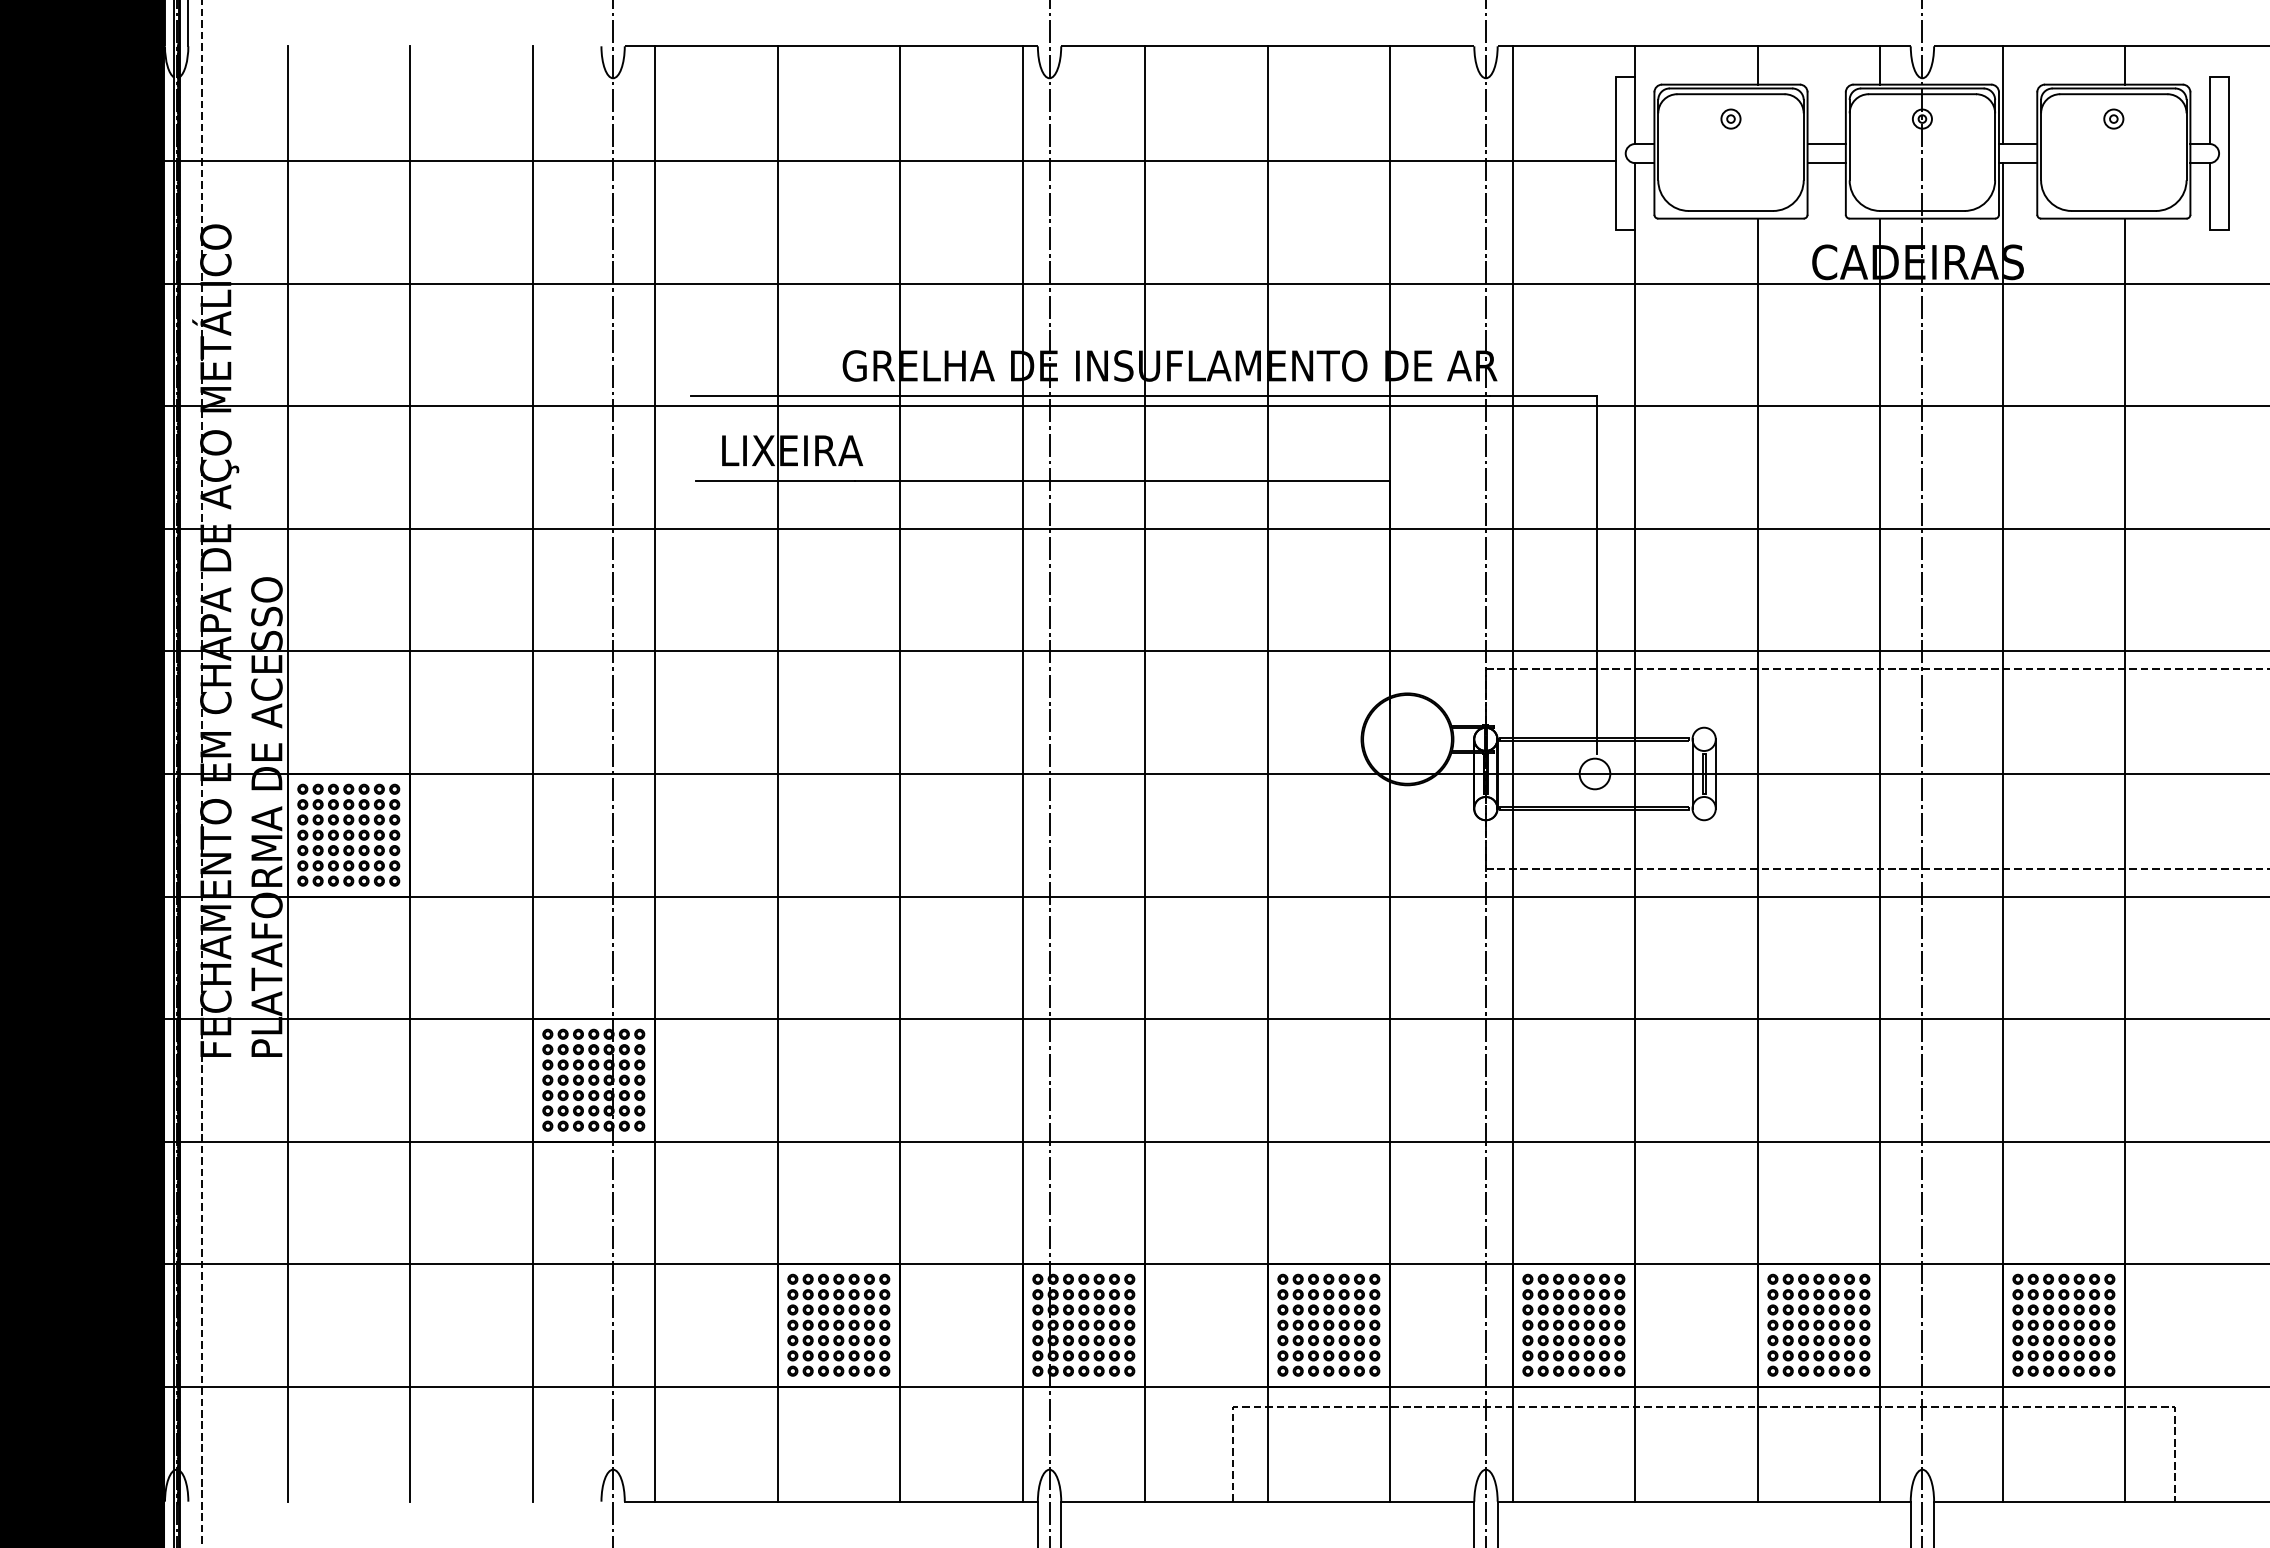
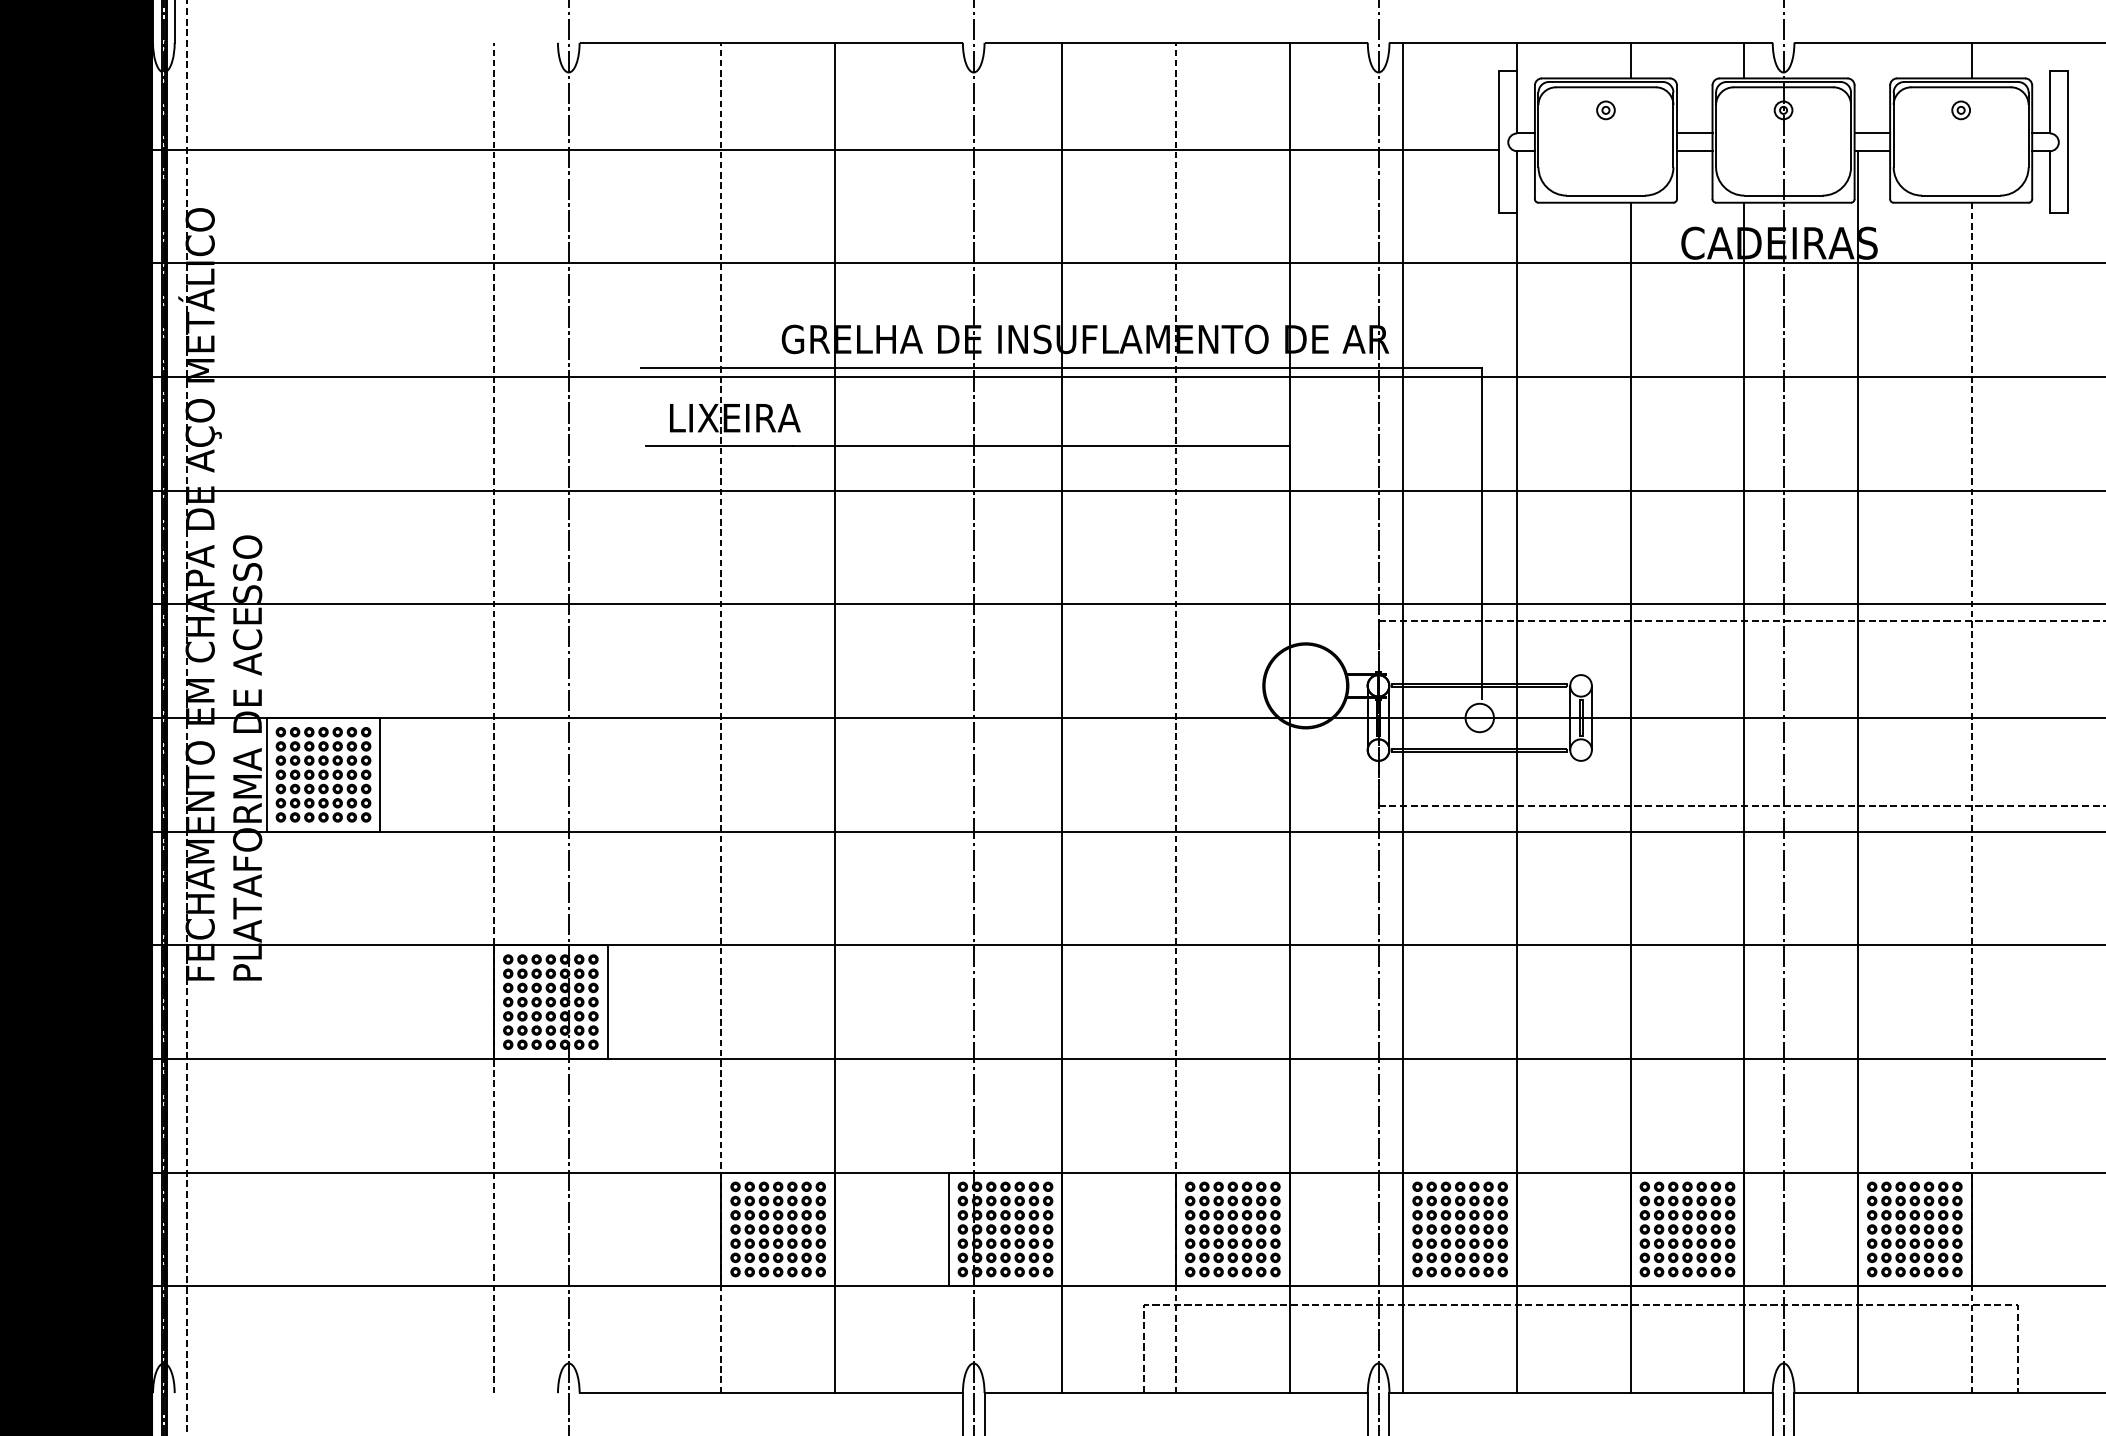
line: (2002, 94) -> (1857, 87), removed
line: (287, 773) -> (266, 717), removed
line: (410, 773) -> (380, 717), removed
line: (532, 773) -> (494, 717), solid -> dashed
line: (655, 773) -> (608, 717), removed
line: (777, 773) -> (721, 717), solid -> dashed
line: (1022, 773) -> (948, 717), removed
line: (1267, 773) -> (1175, 717), solid -> dashed
line: (2125, 860) -> (1971, 798), solid -> dashed

